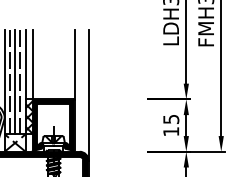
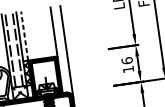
line: (32, 64) -> (24, 36), solid -> dashed
line: (15, 81) -> (14, 49), removed
text: (171, 119) -> (127, 60), 15 -> 16

